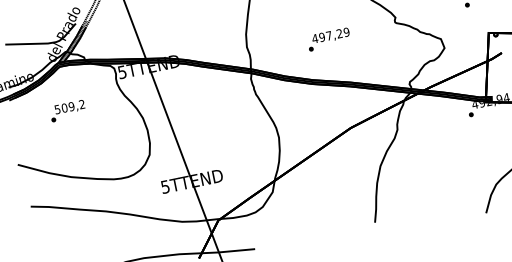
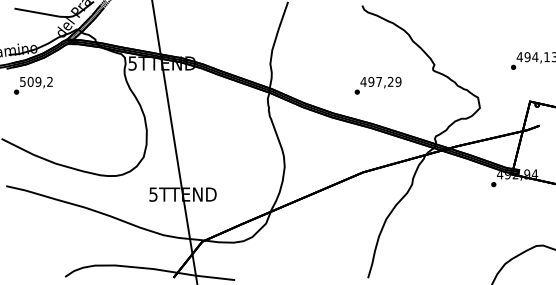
text: (328, 39) -> (377, 85), moved
text: (67, 110) -> (33, 85), moved

